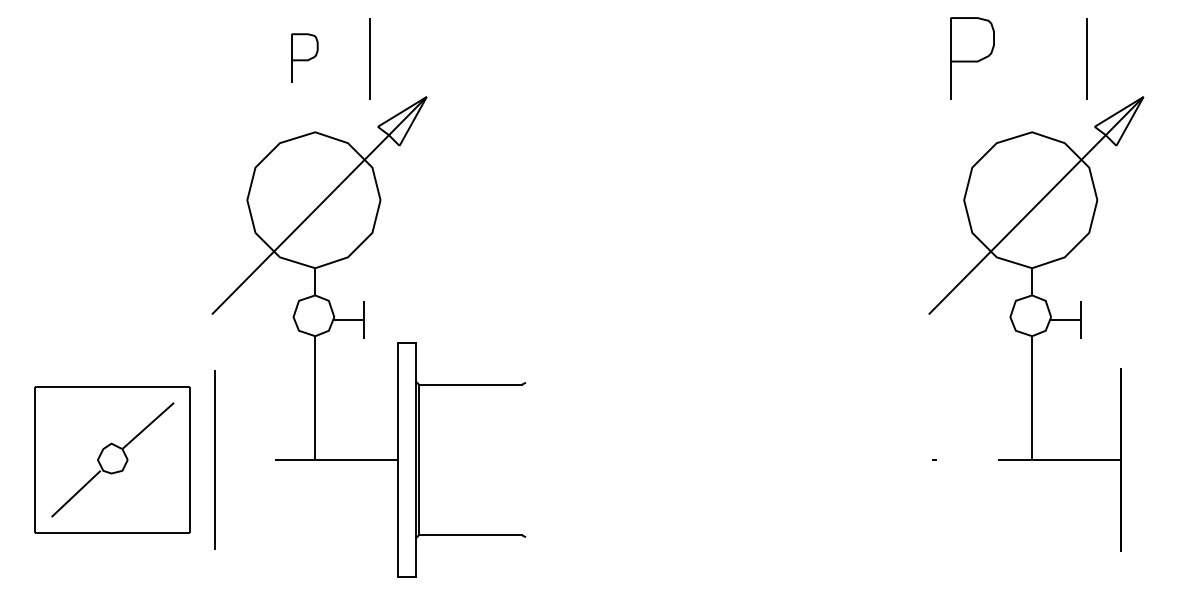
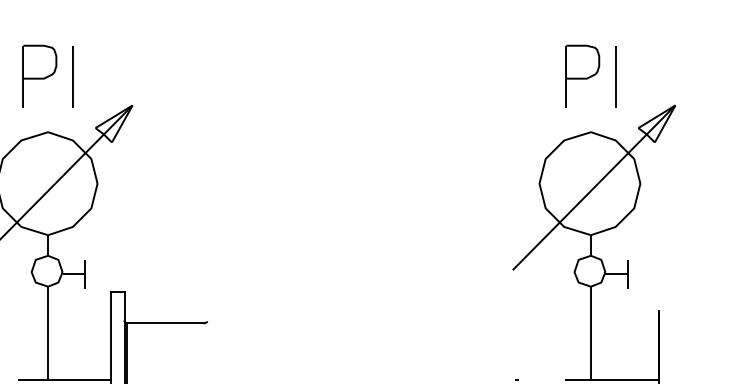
part: (304, 58) -> (39, 76), size x1.67
line: (369, 58) -> (72, 76), moved
part: (972, 58) -> (582, 76), moved
line: (1086, 58) -> (615, 76), moved

